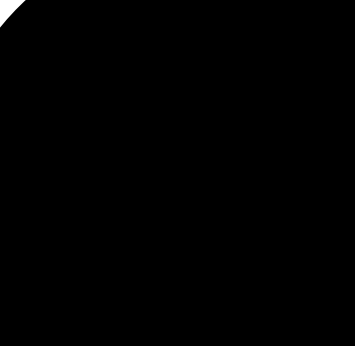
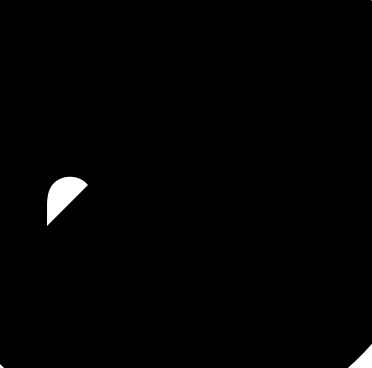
fill: (91, 208) -> (67, 201), removed

